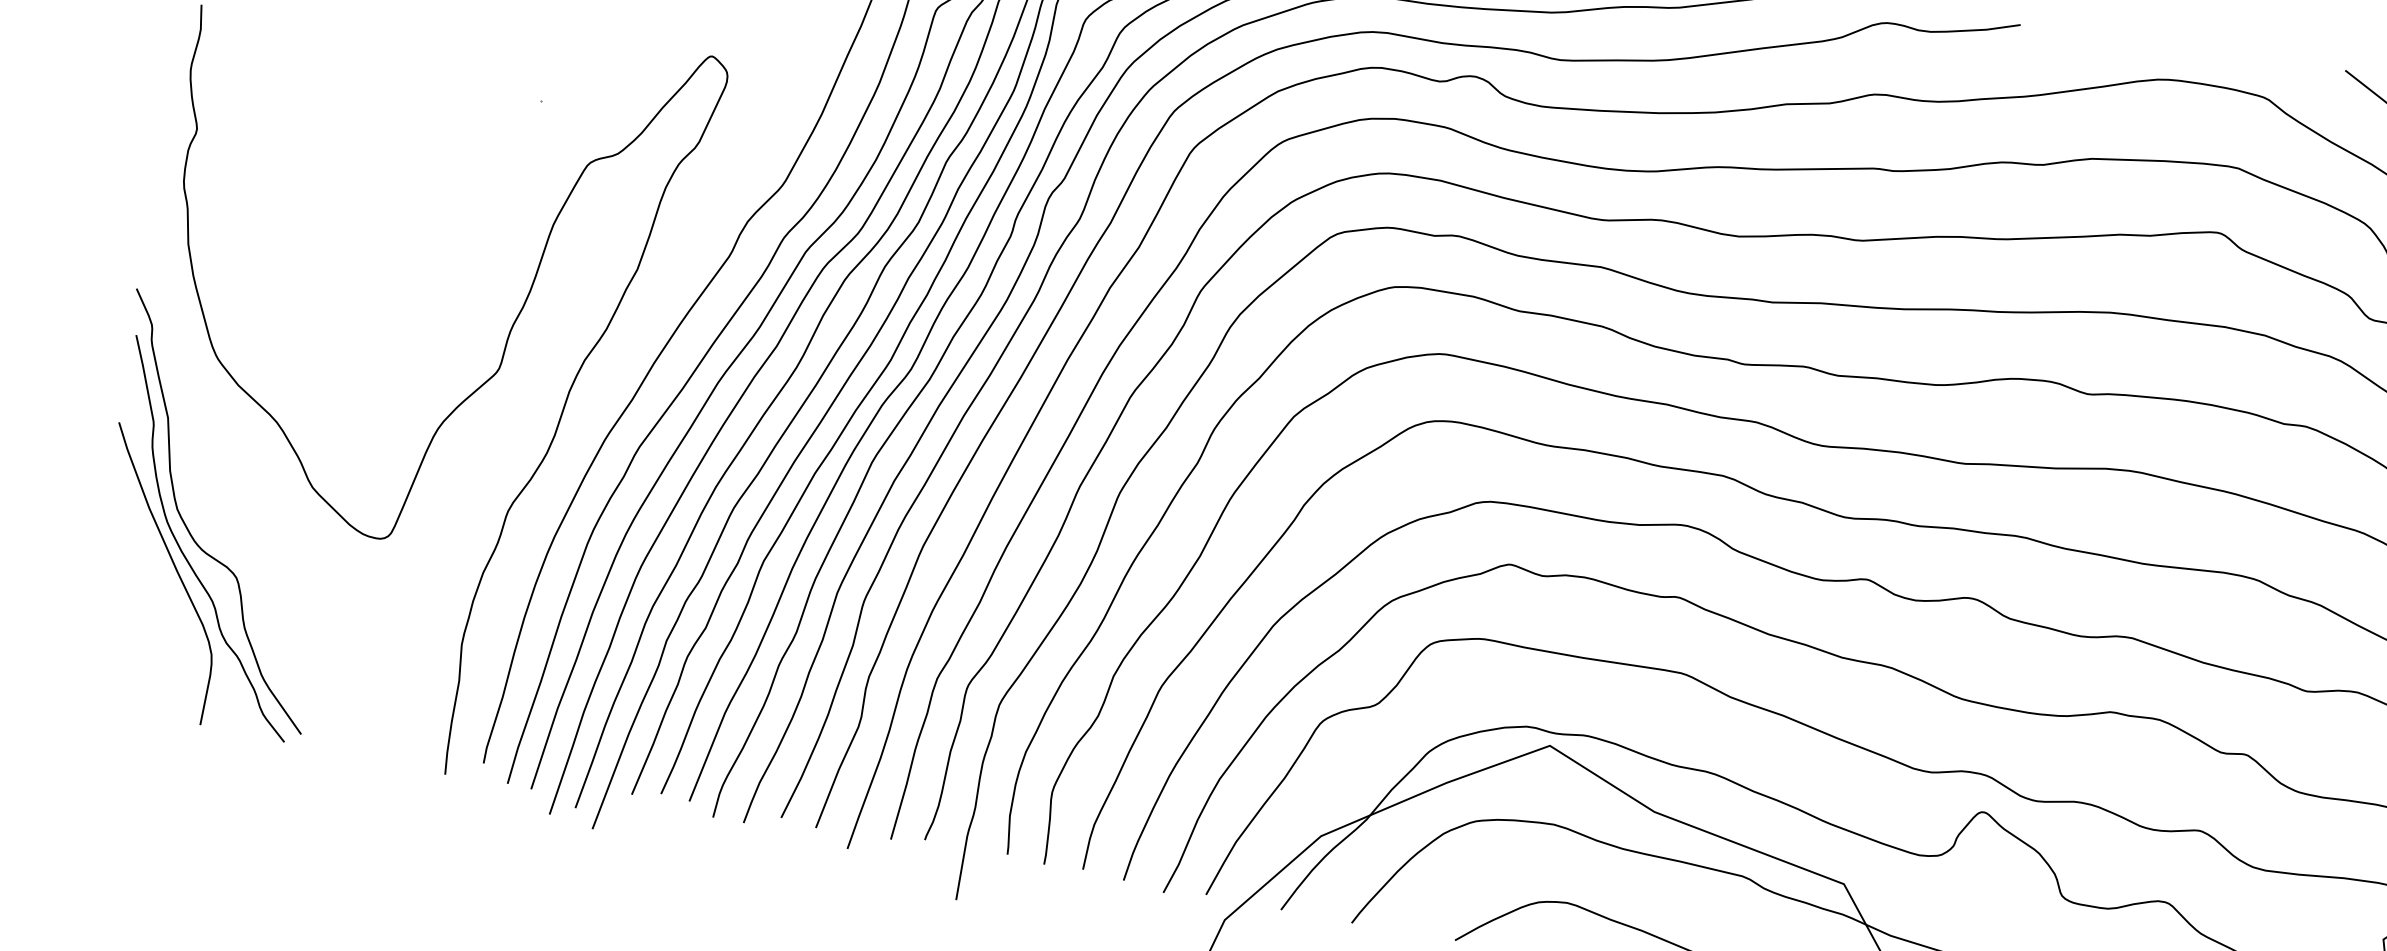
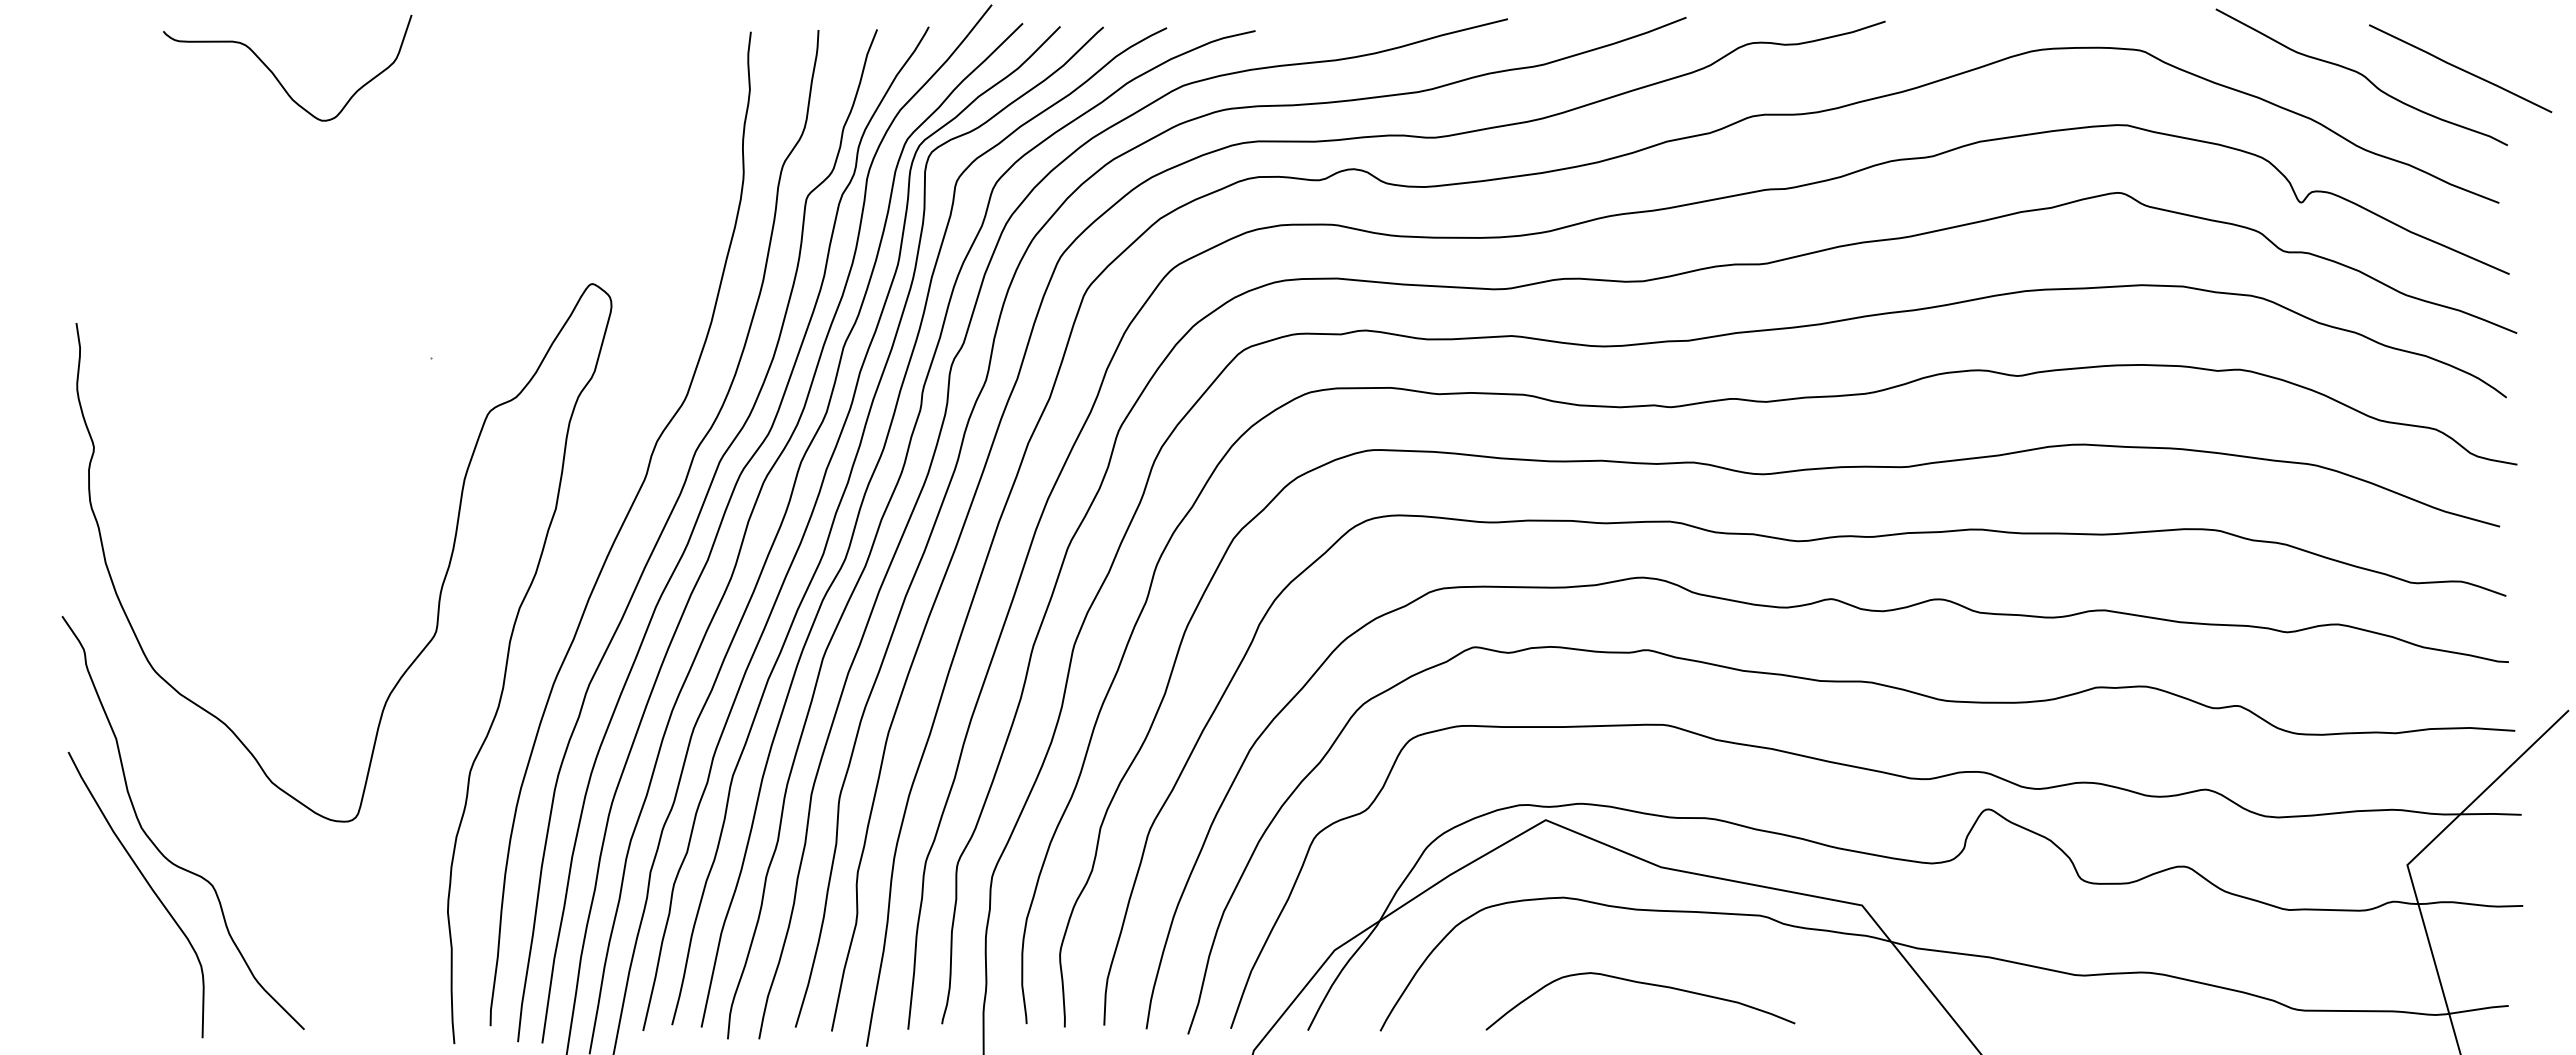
curve: (182, 551) -> (154, 868), removed

